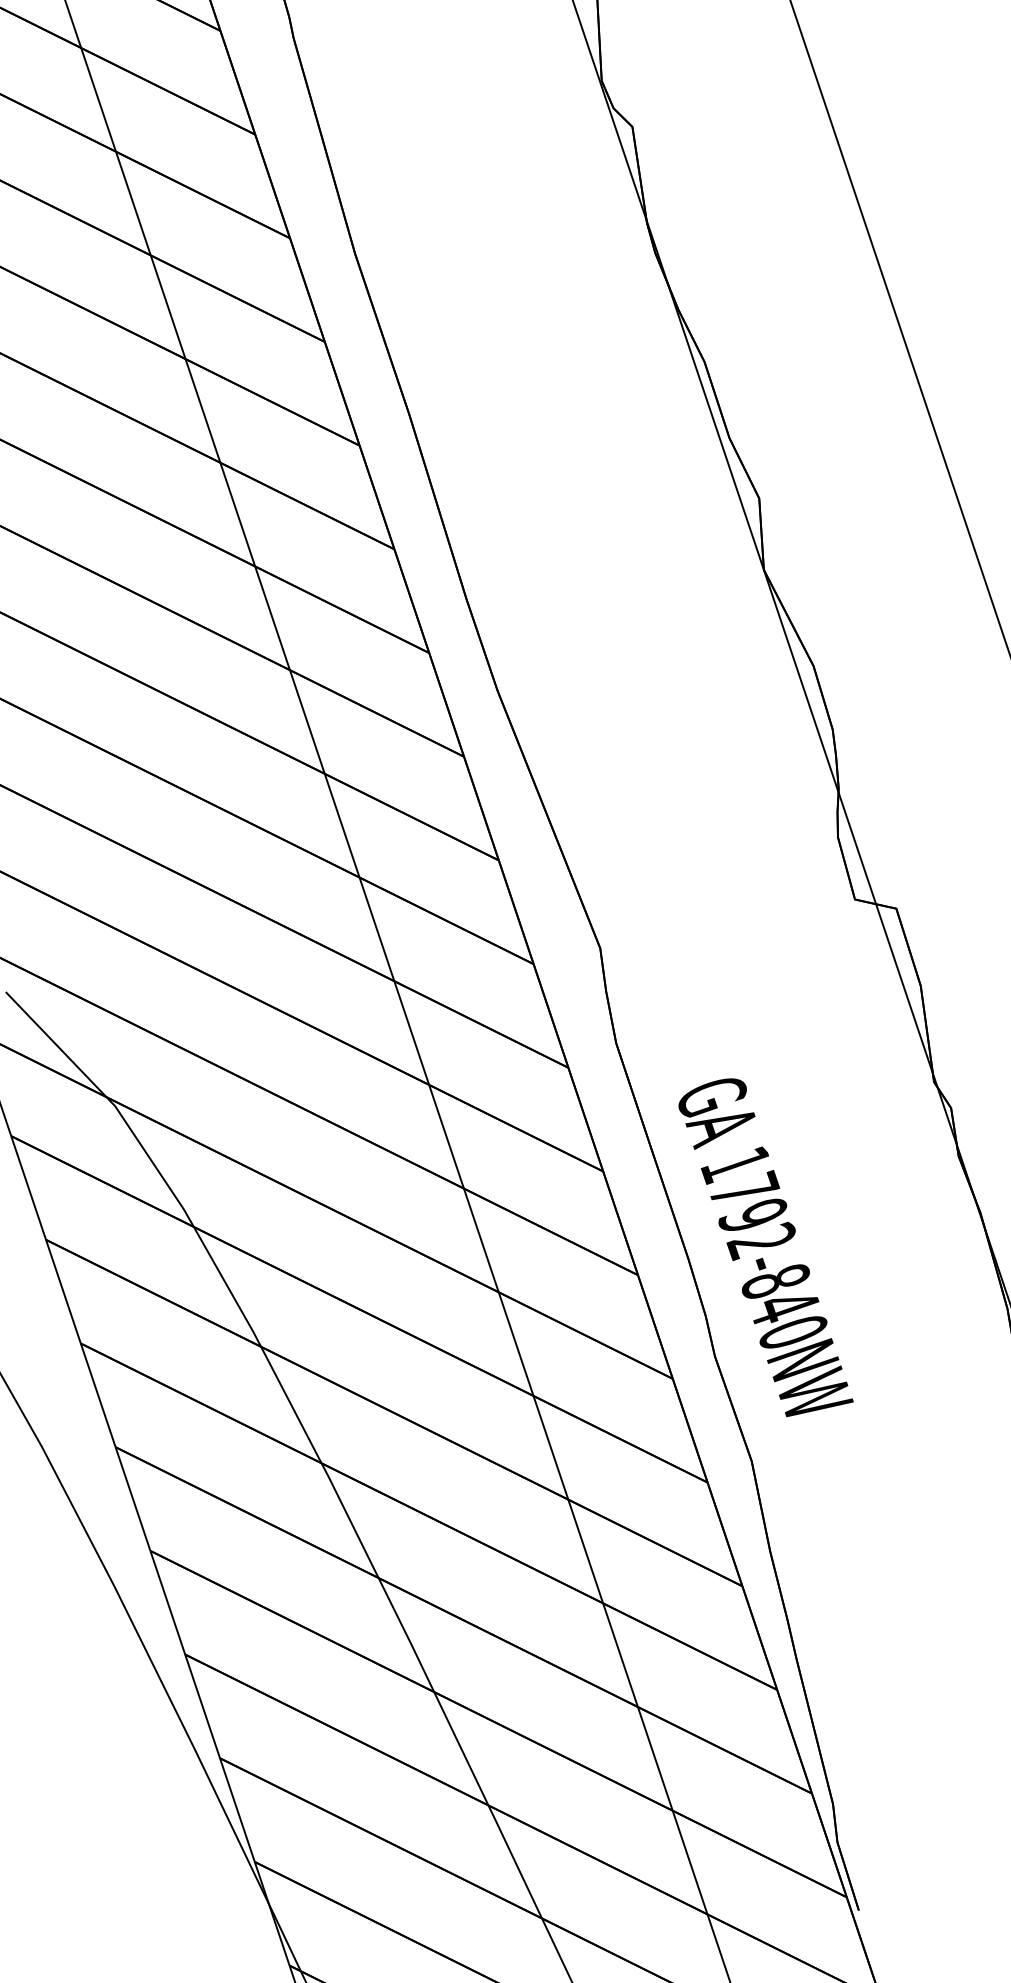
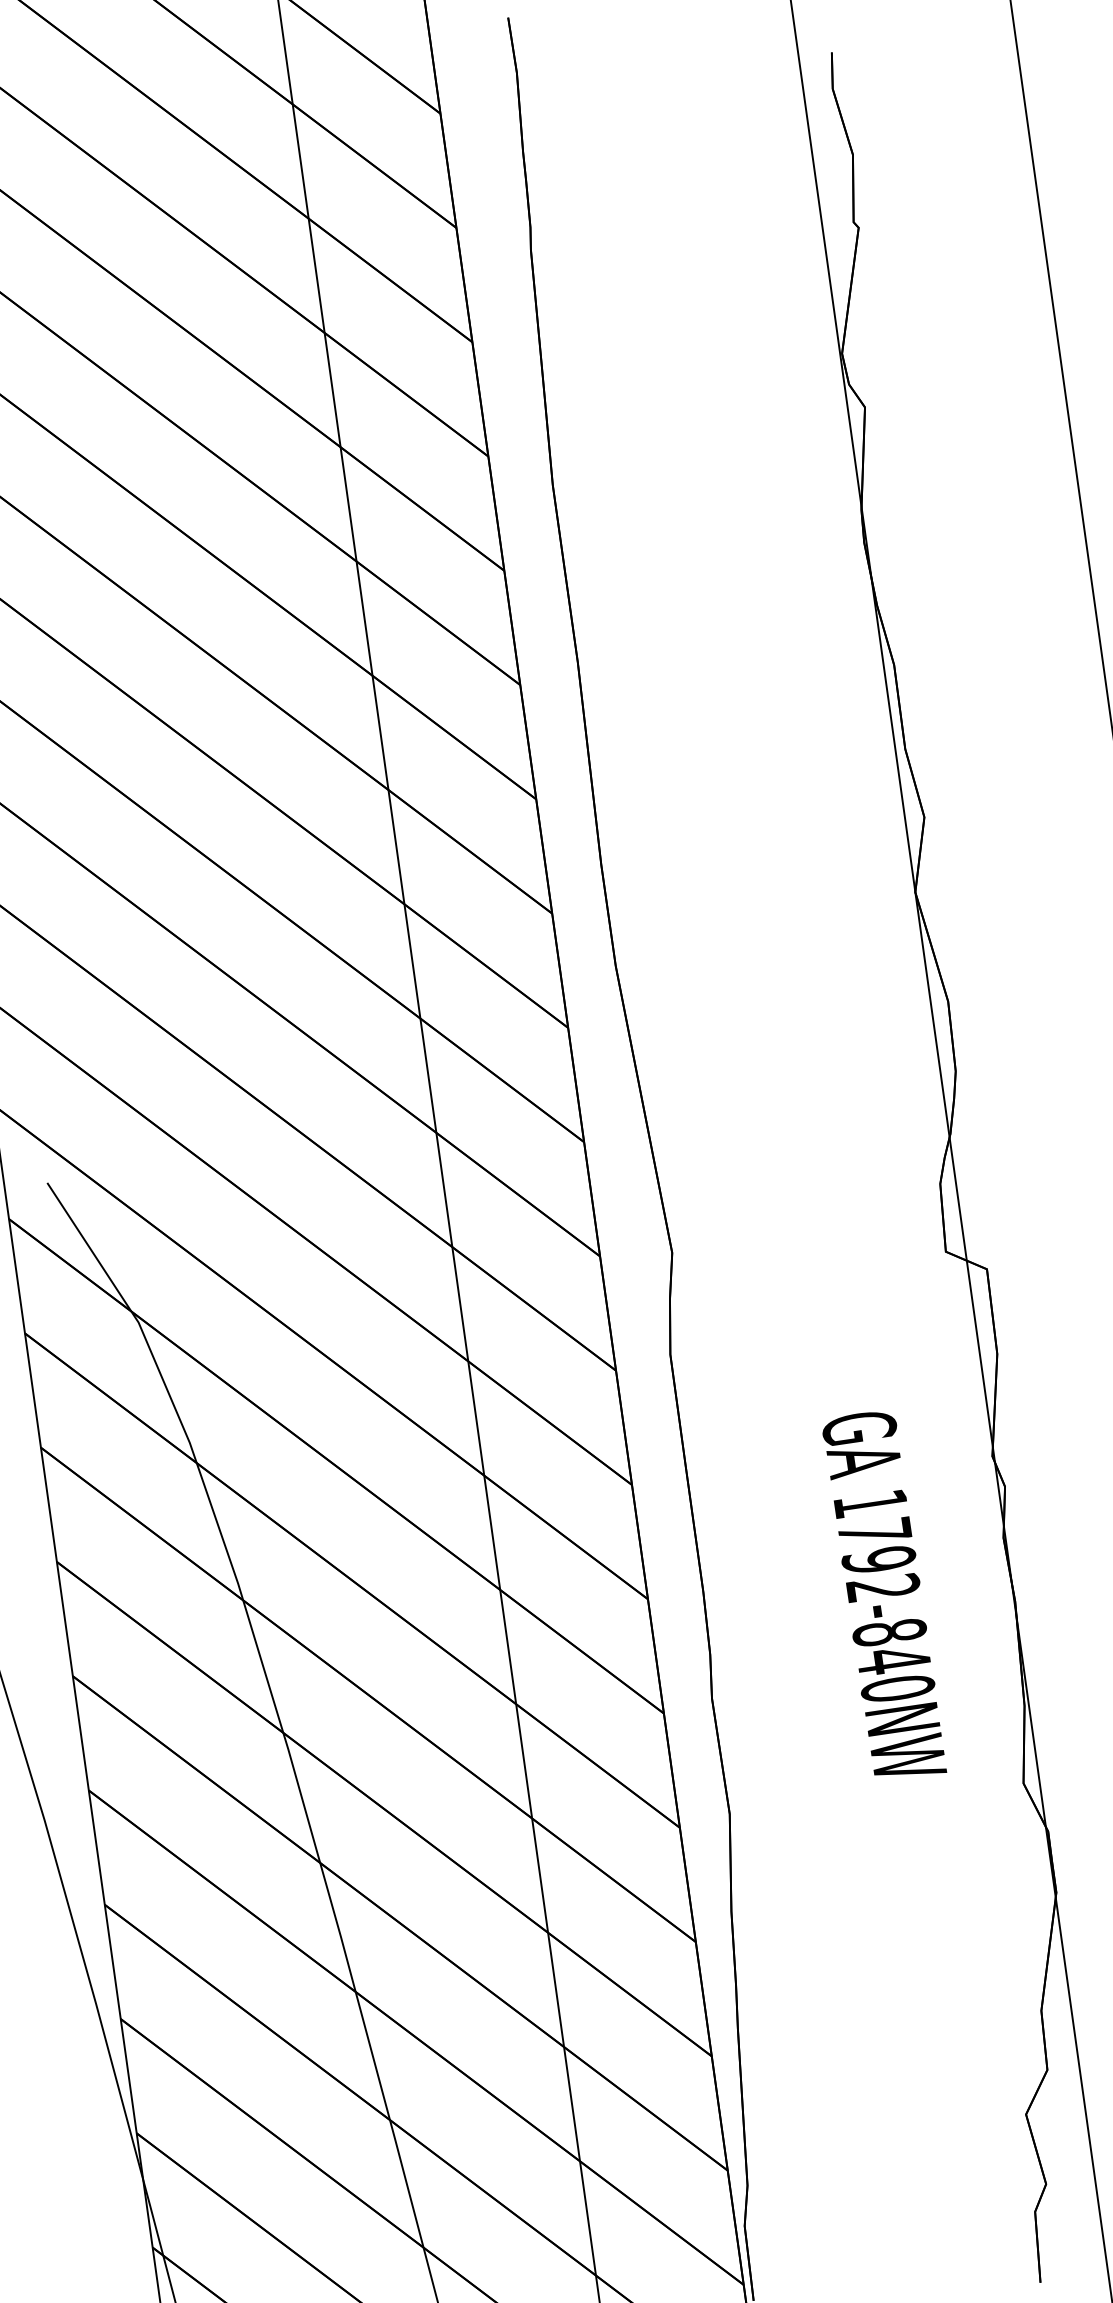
text: (764, 1246) -> (884, 1593), moved

